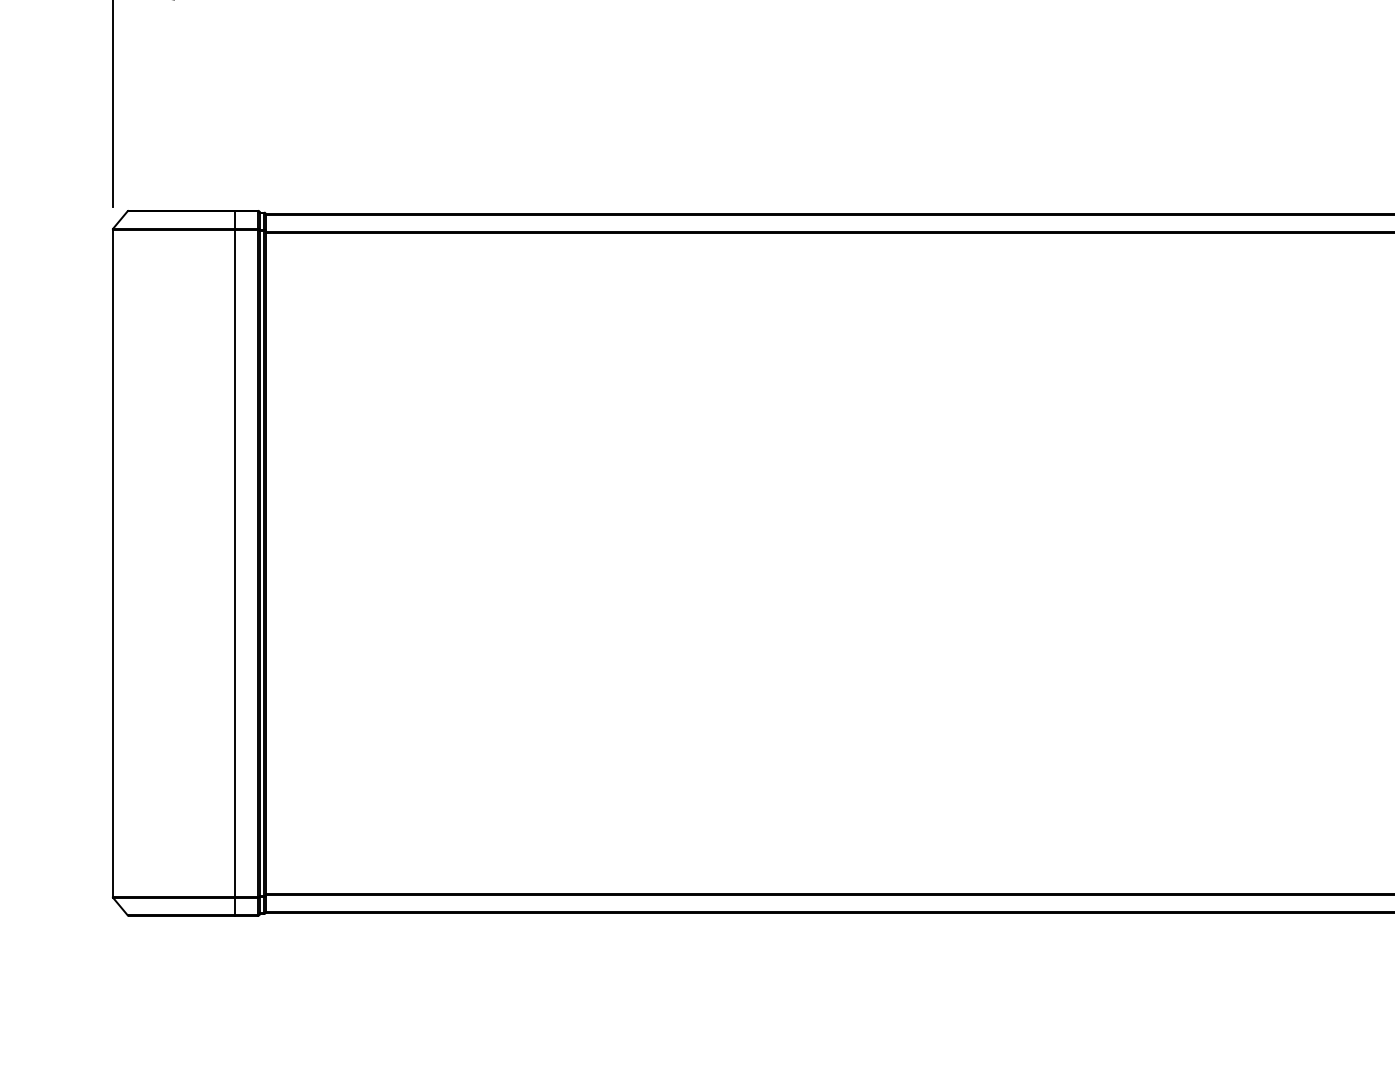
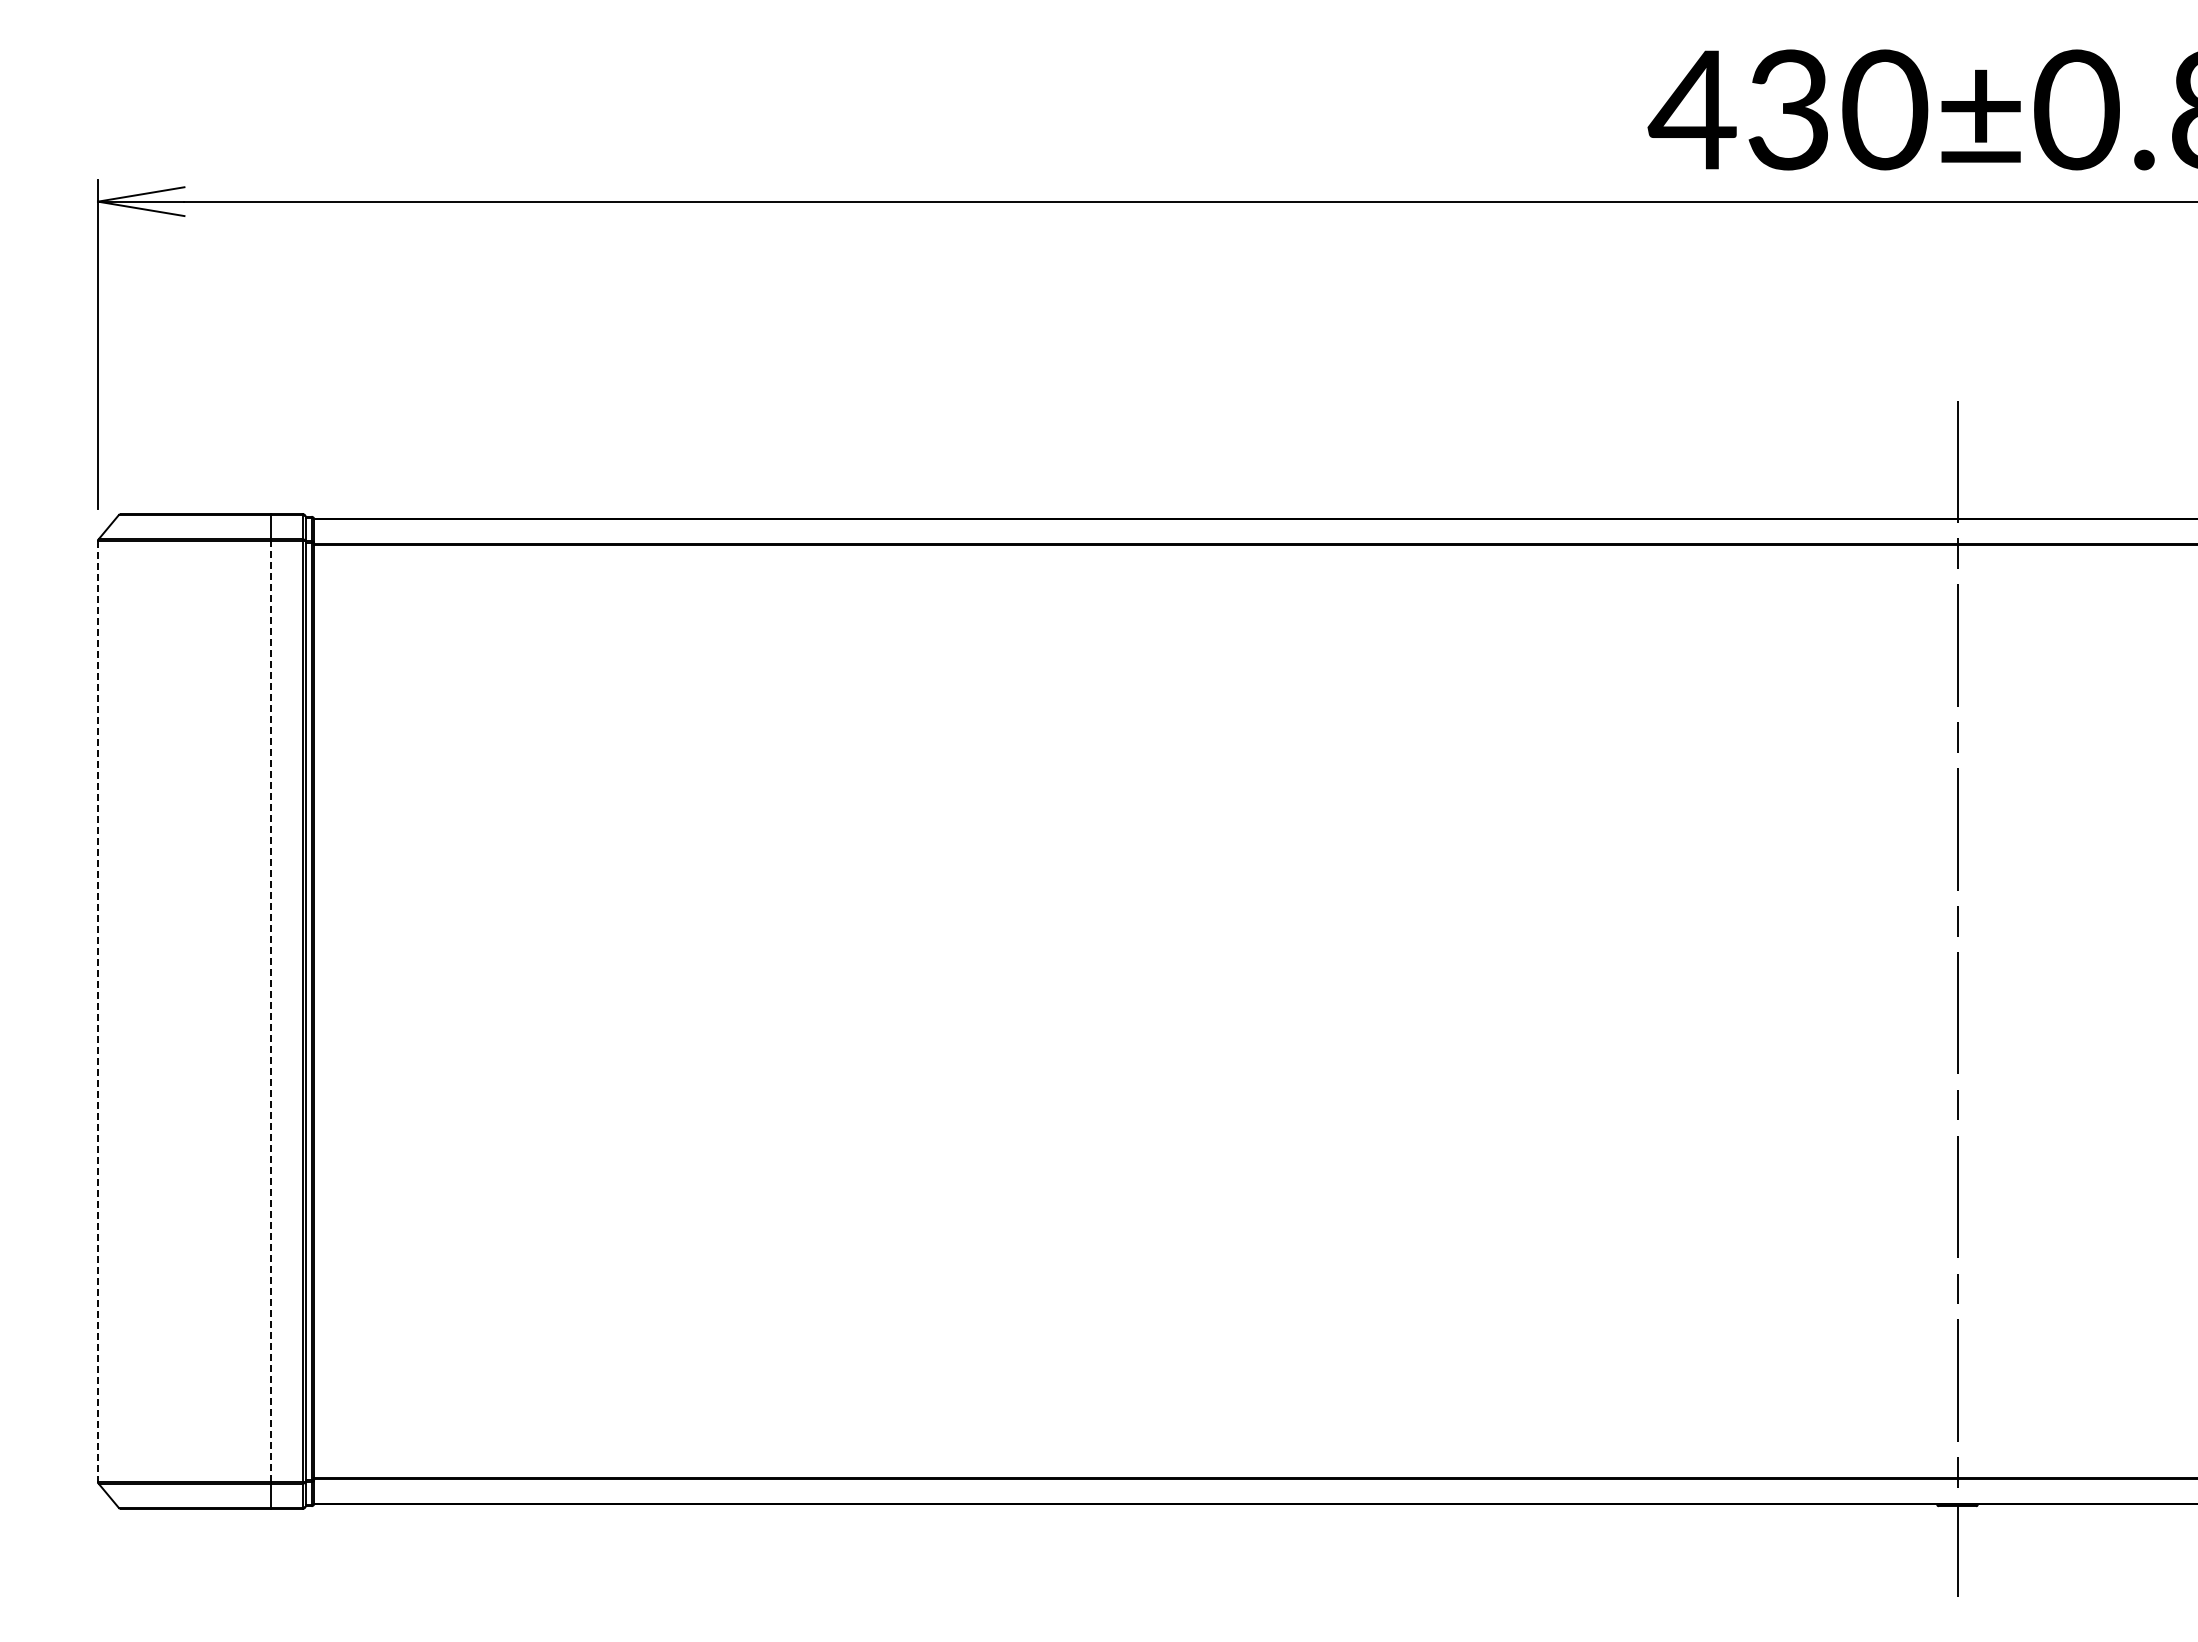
line: (112, 563) -> (97, 1012), solid -> dashed
line: (235, 563) -> (270, 1011), solid -> dashed

